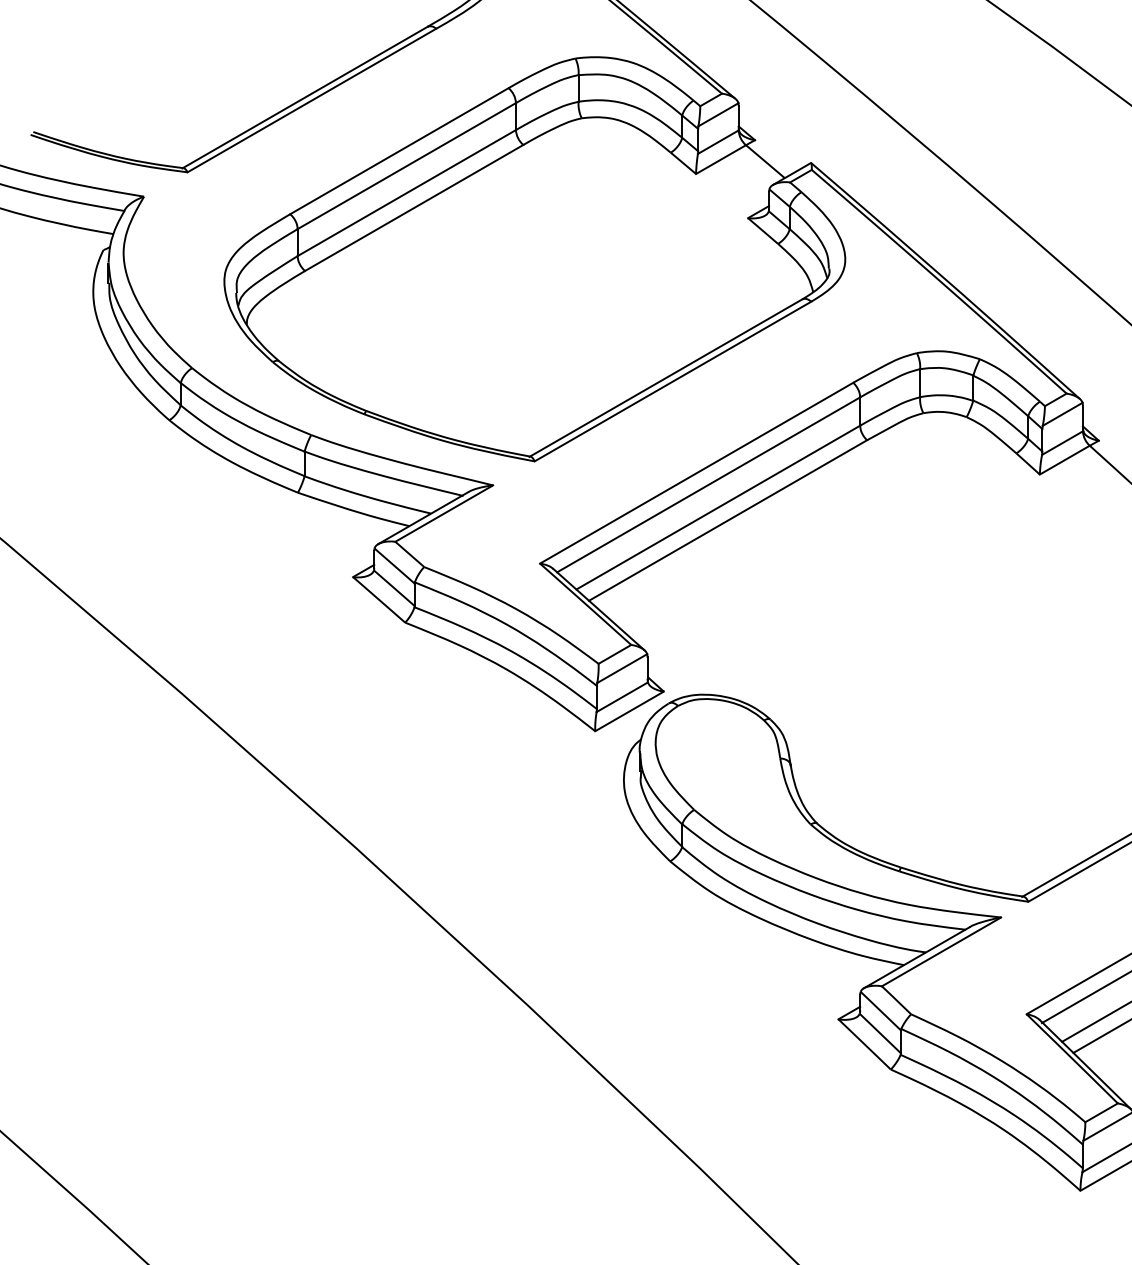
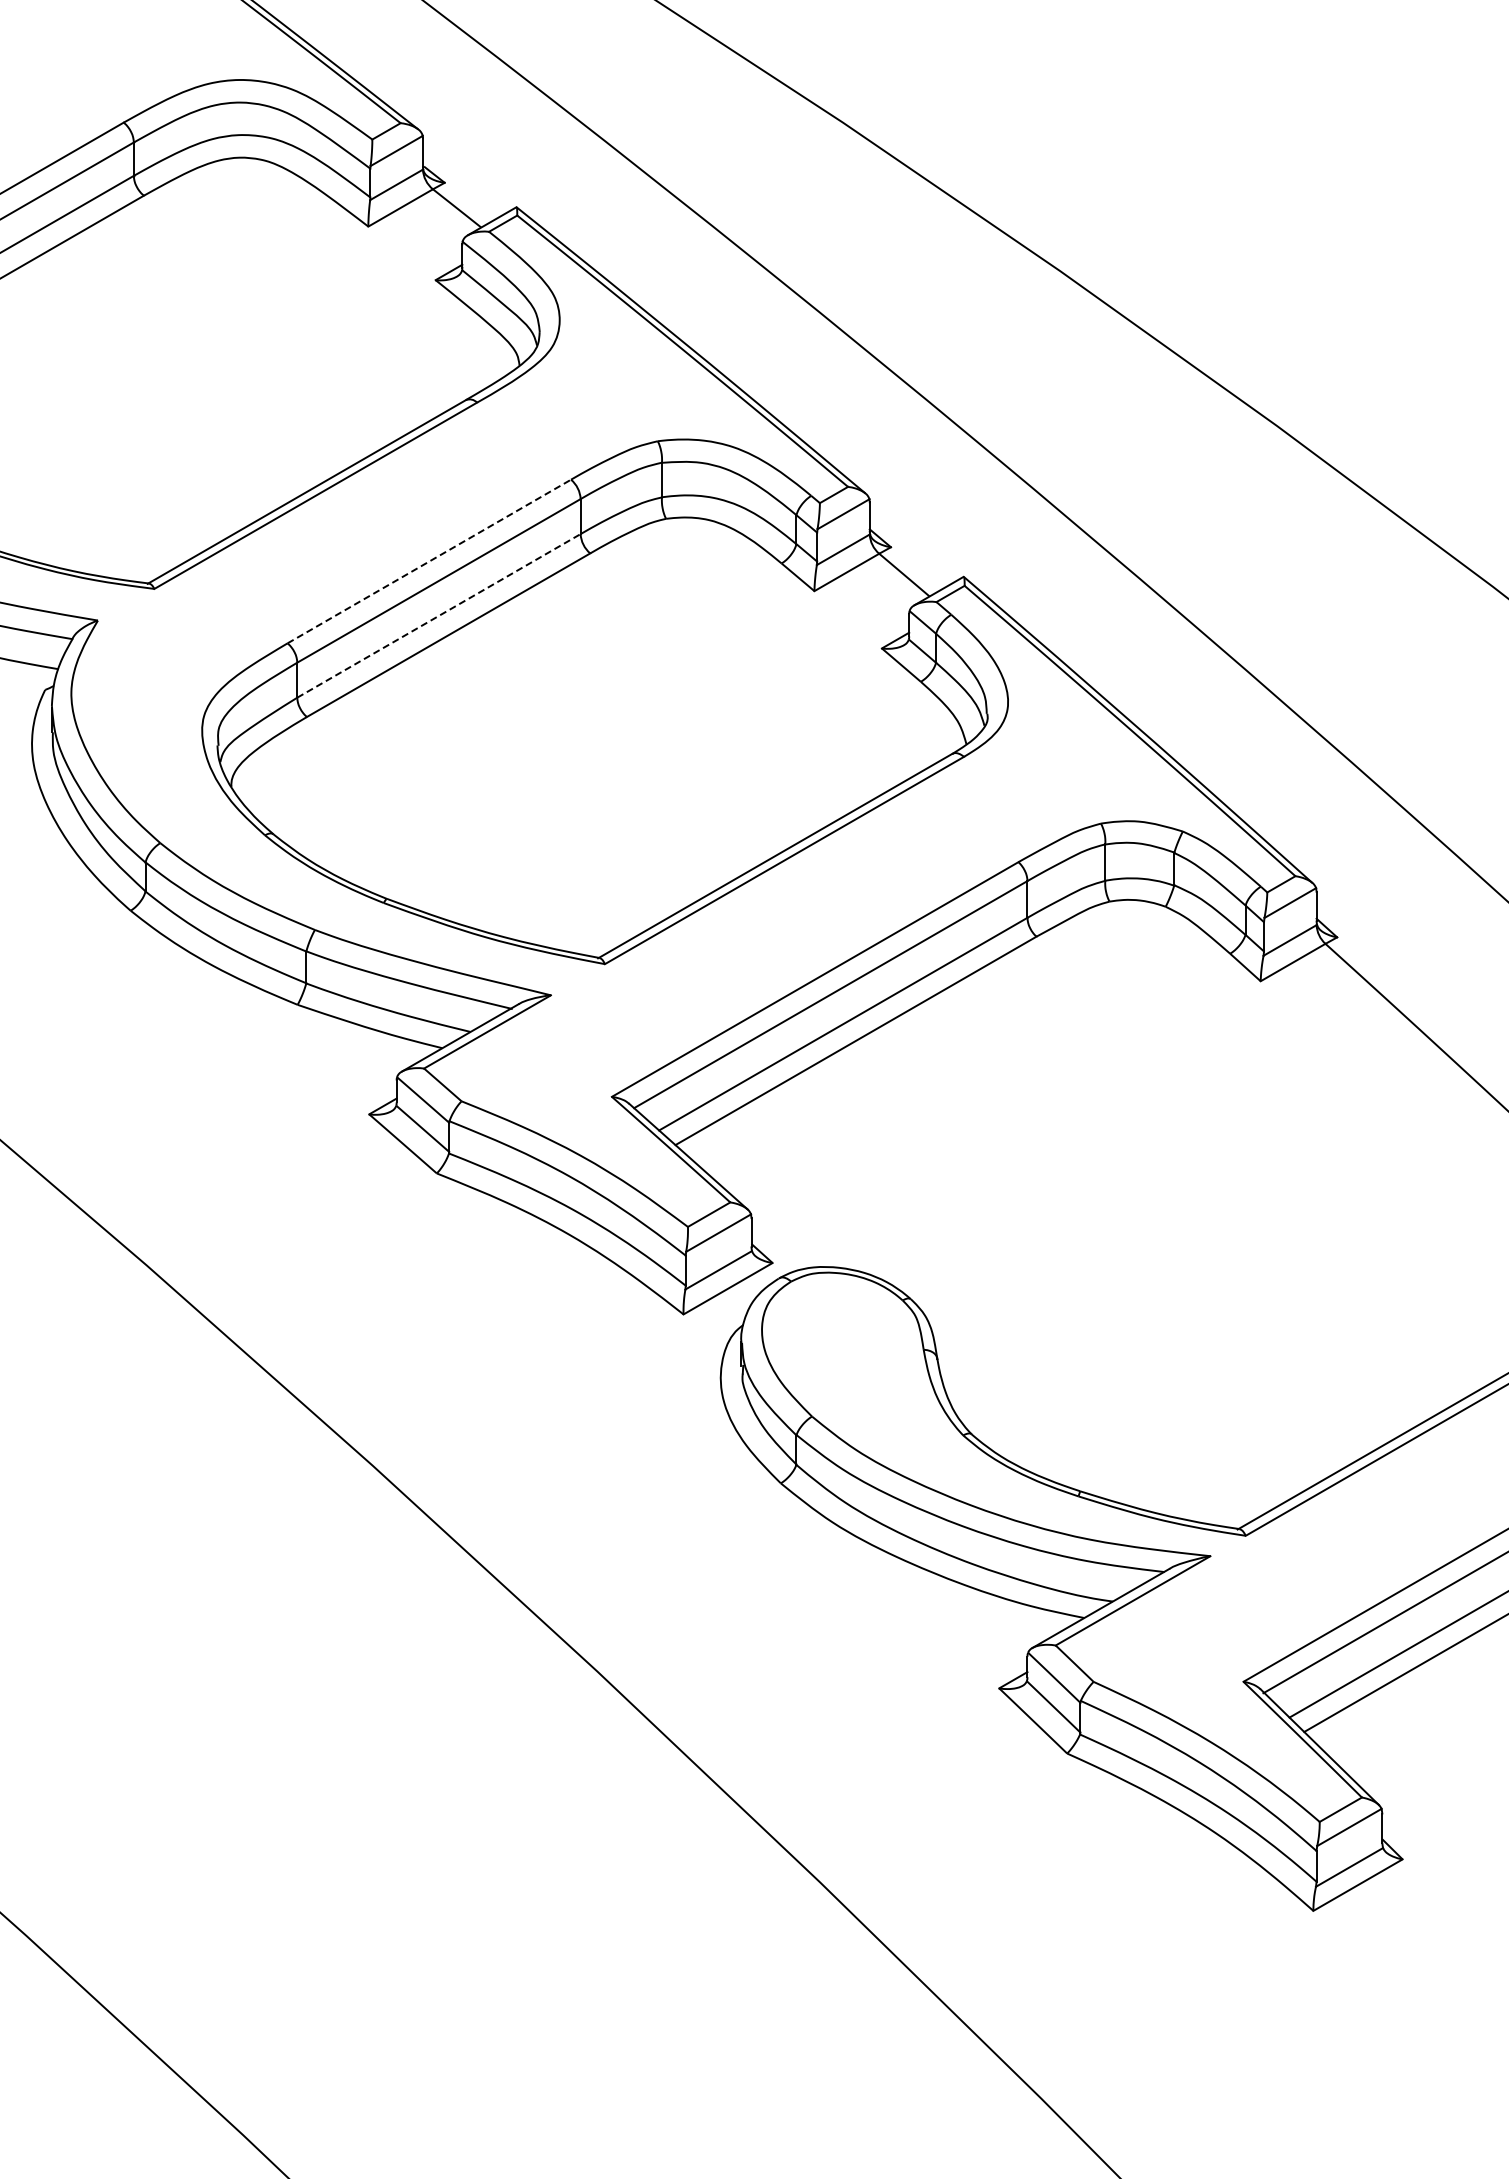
line: (399, 151) -> (429, 561), solid -> dashed
line: (406, 192) -> (438, 615), solid -> dashed

